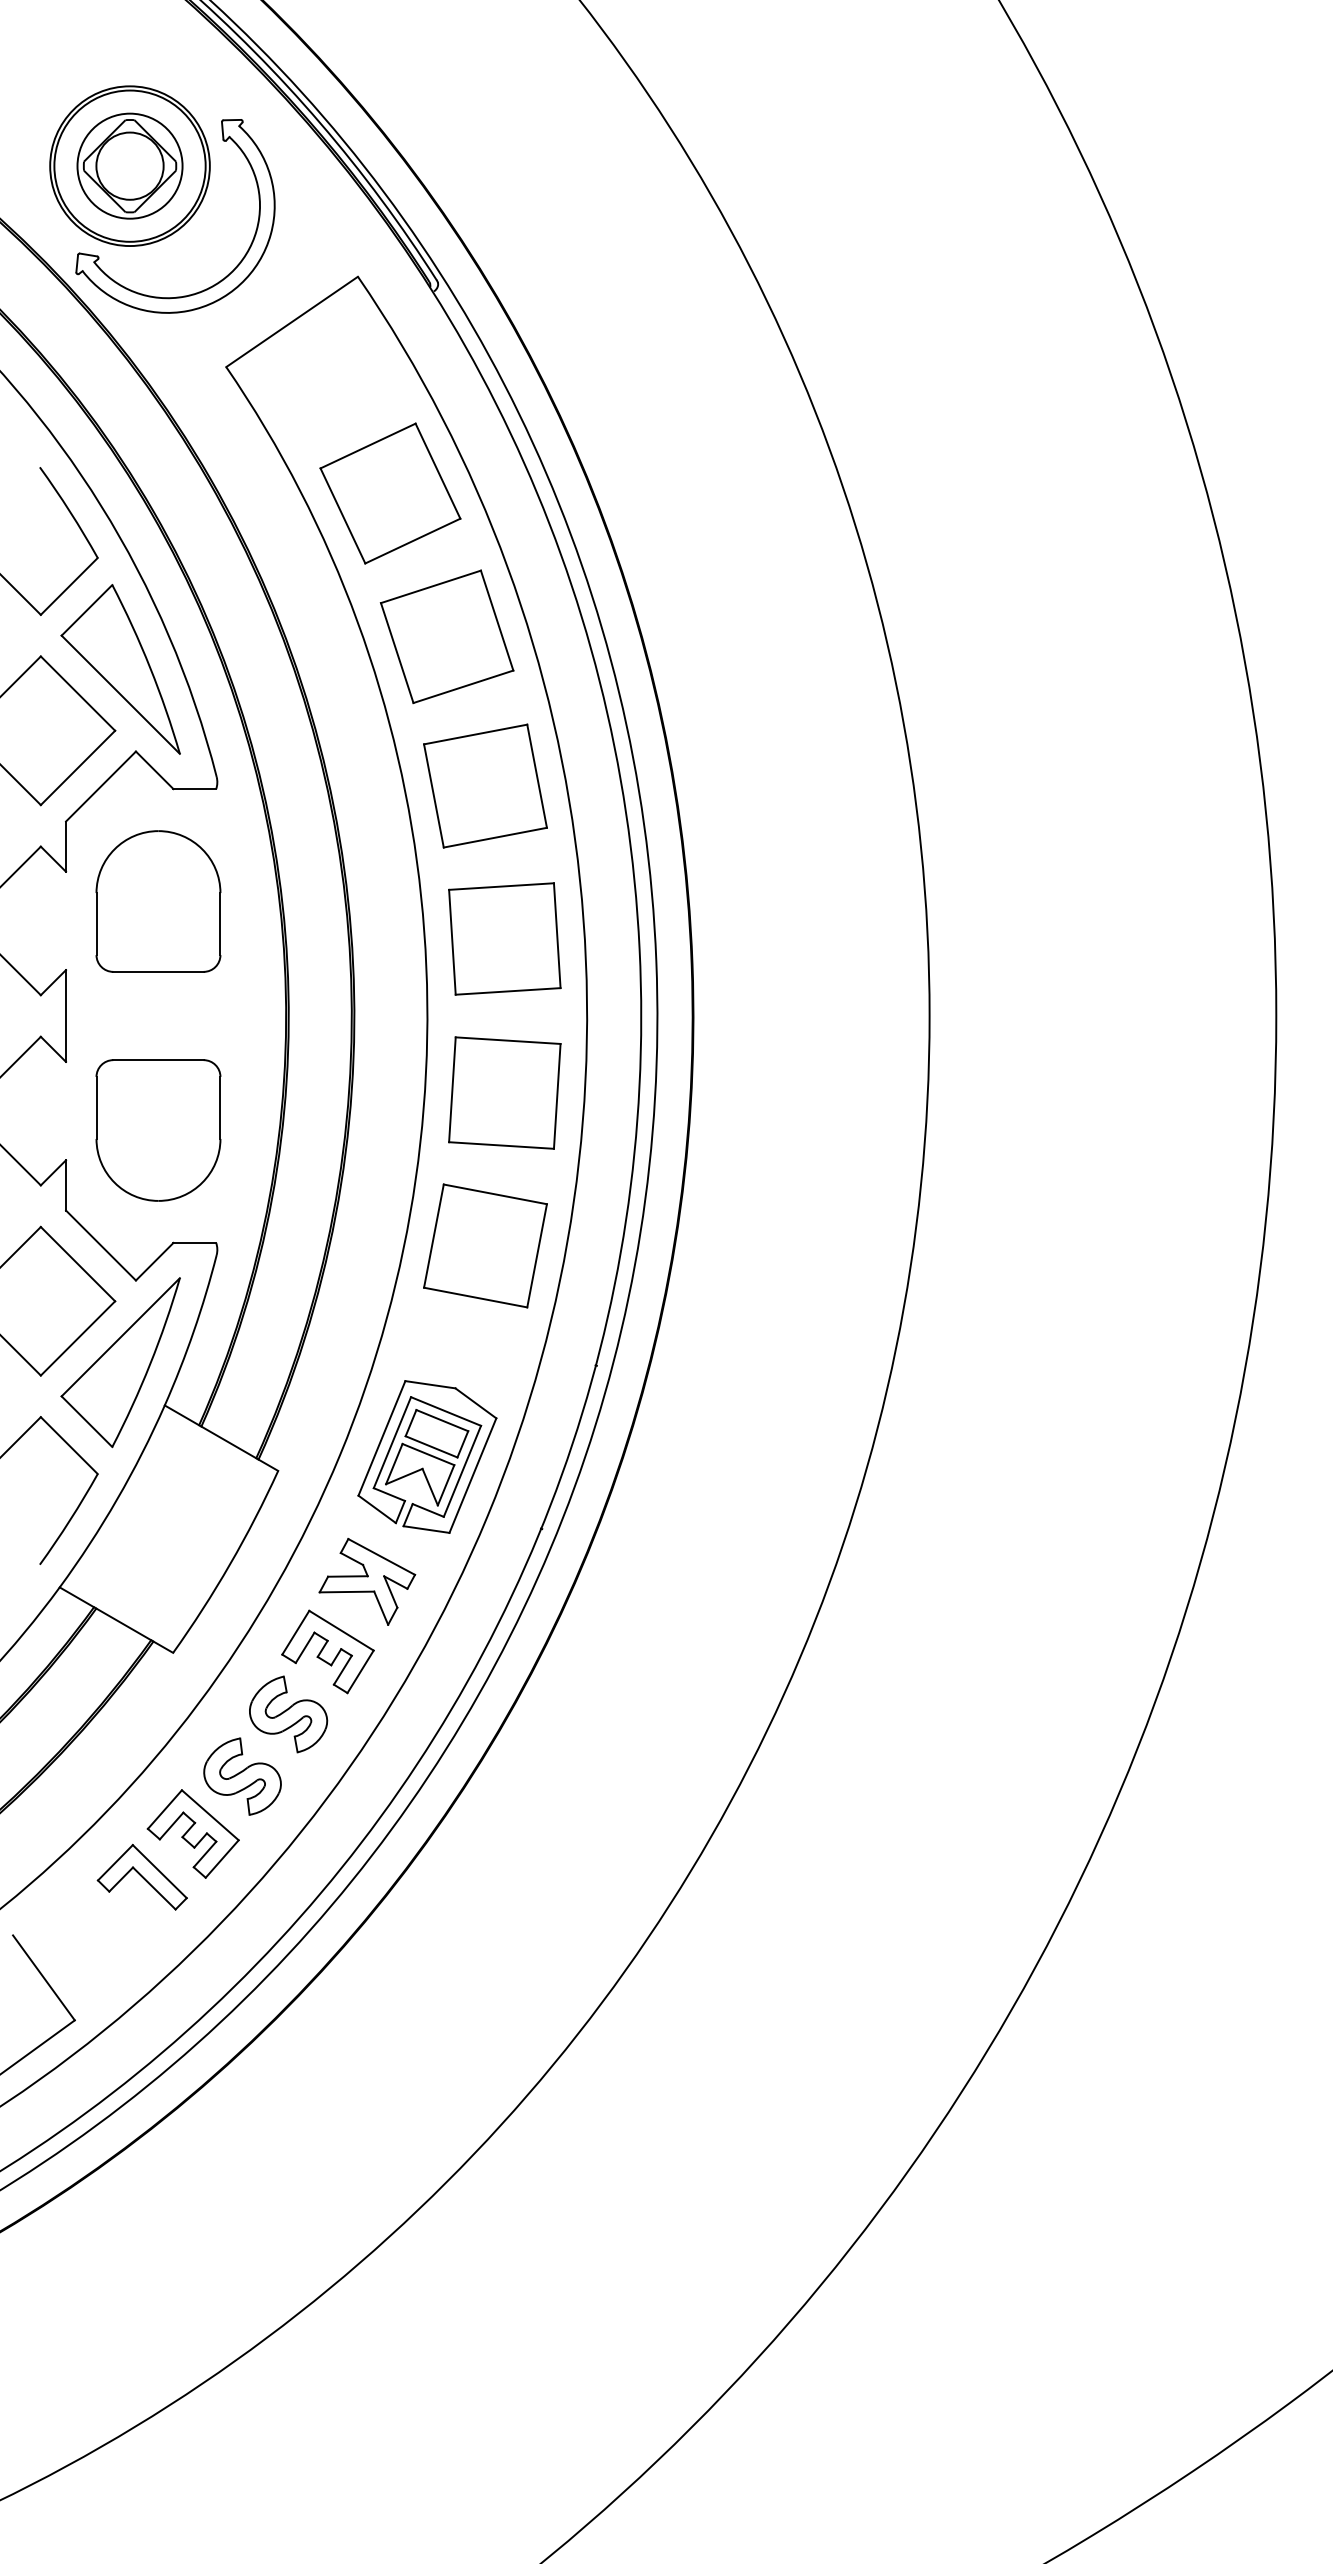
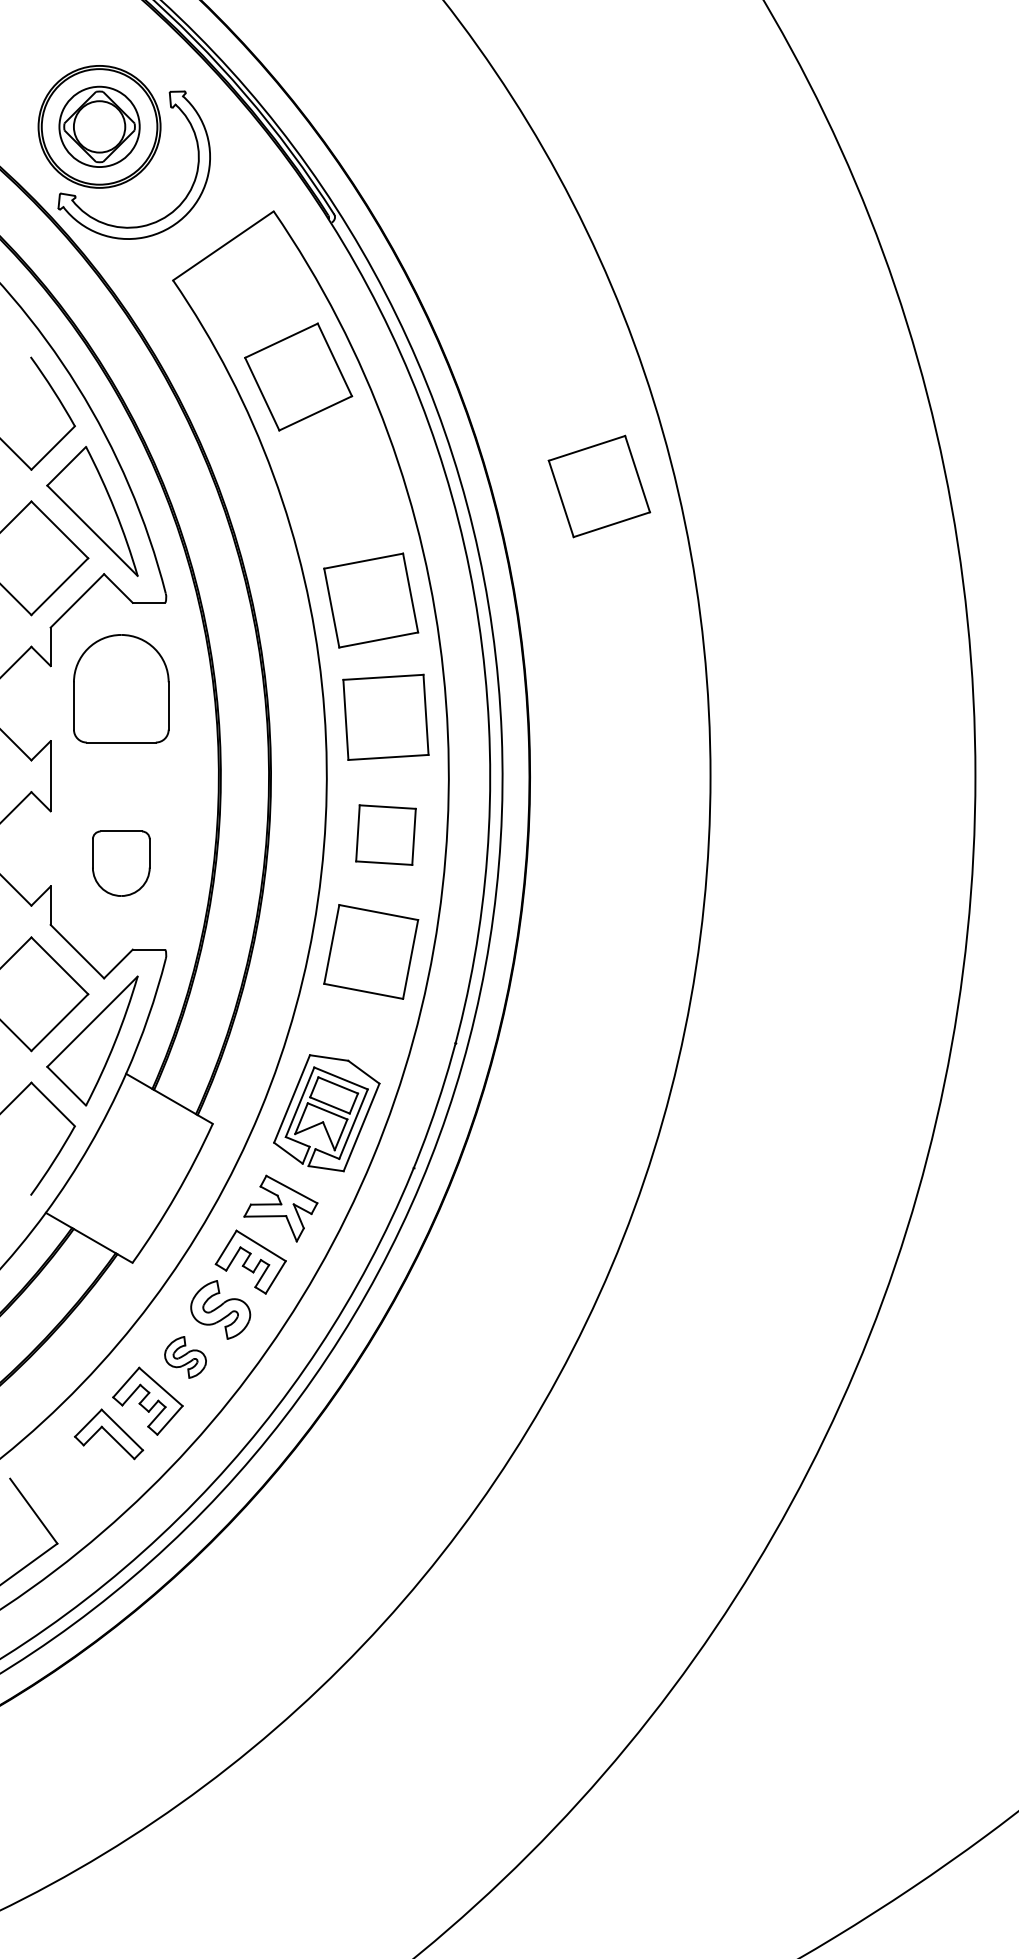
part: (446, 636) -> (598, 486), moved
part: (504, 1092) -> (385, 834), size x0.7
part: (158, 1130) -> (121, 863), size x0.6
part: (242, 1776) -> (185, 1357), size x0.7

